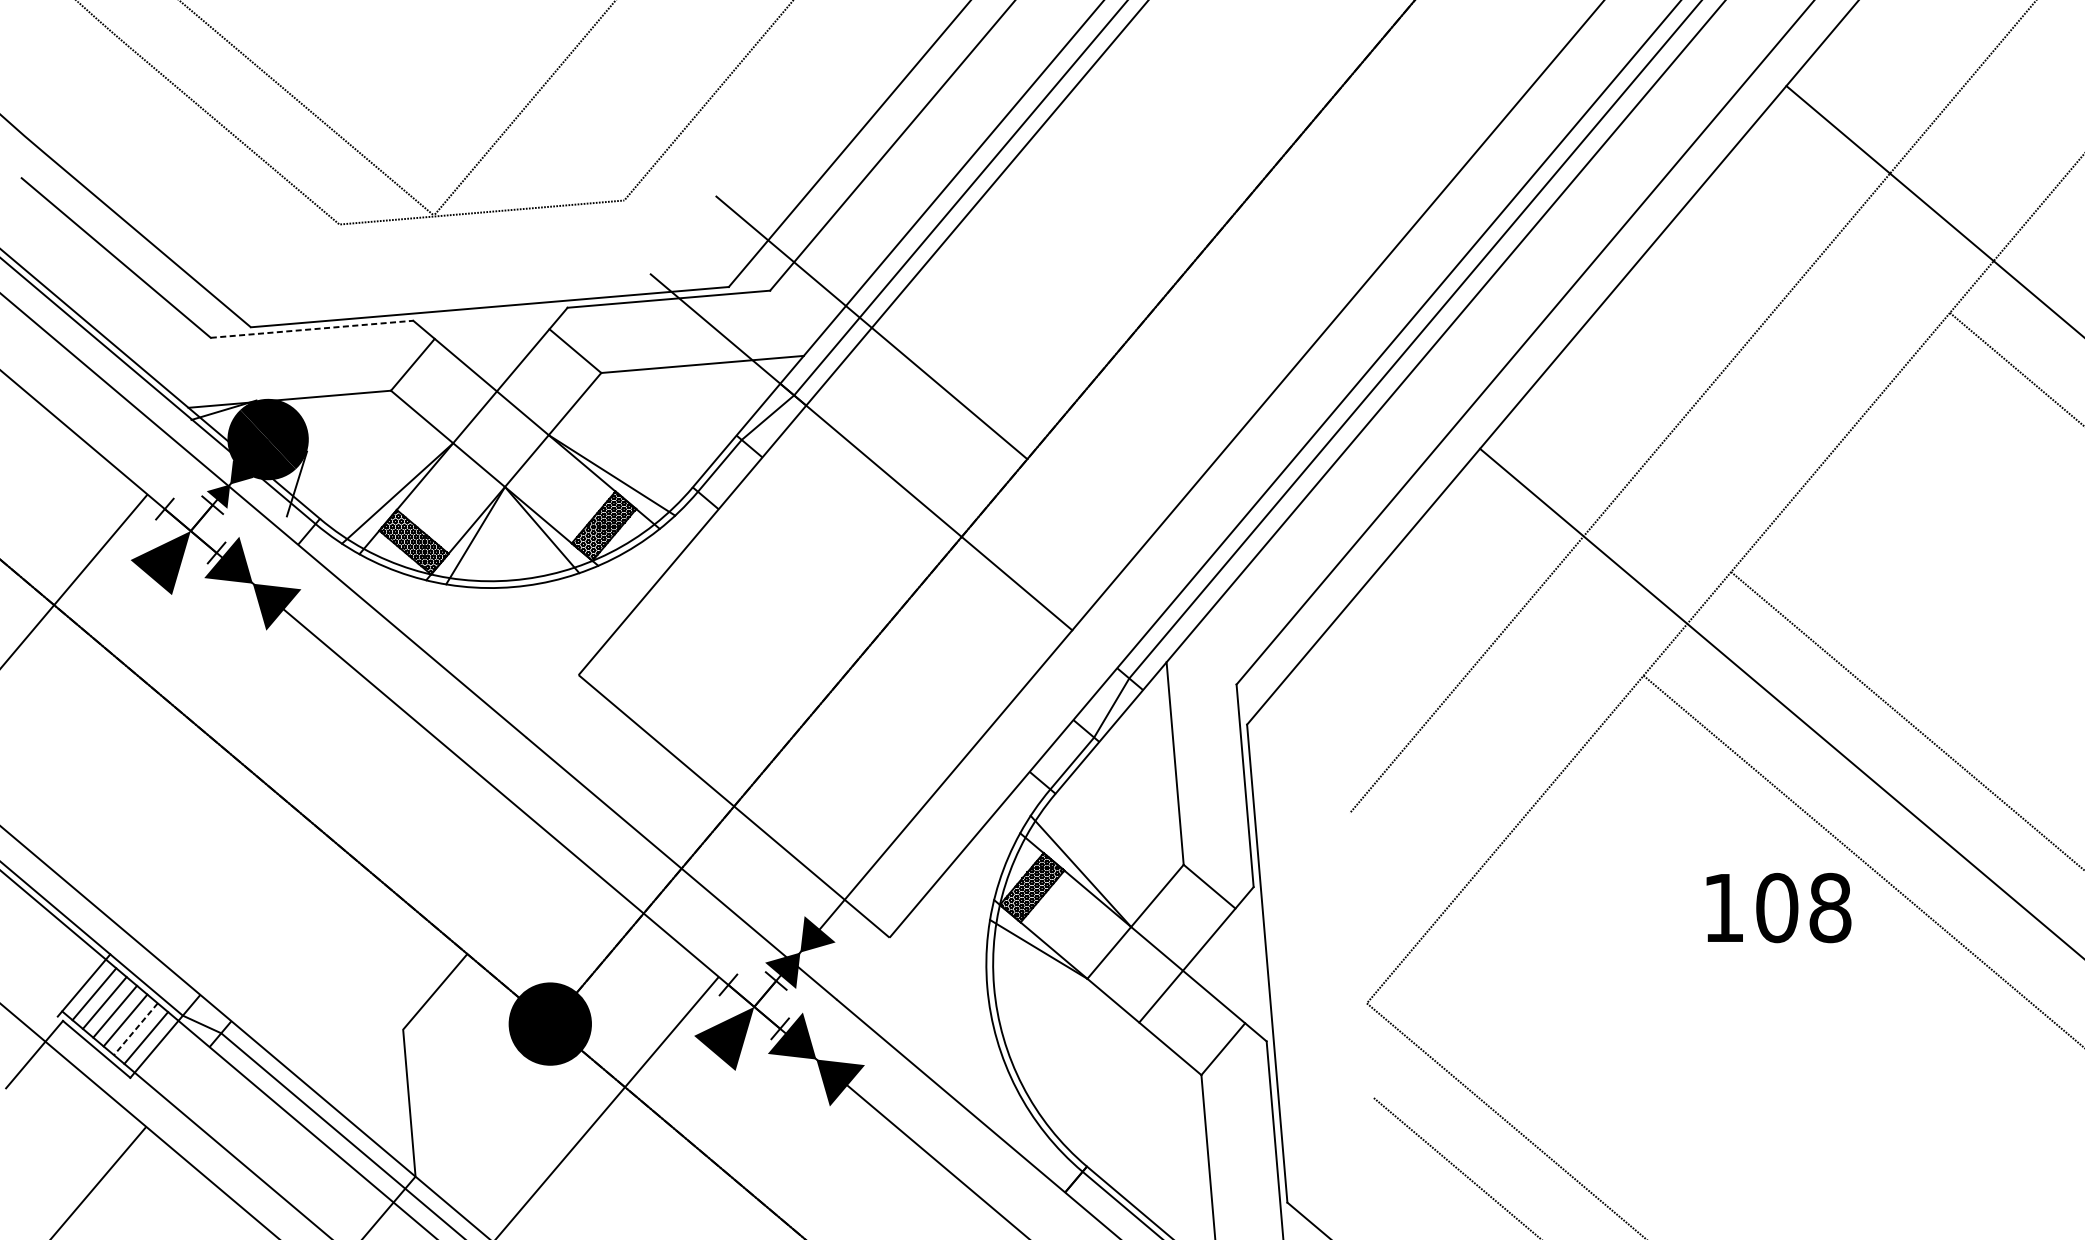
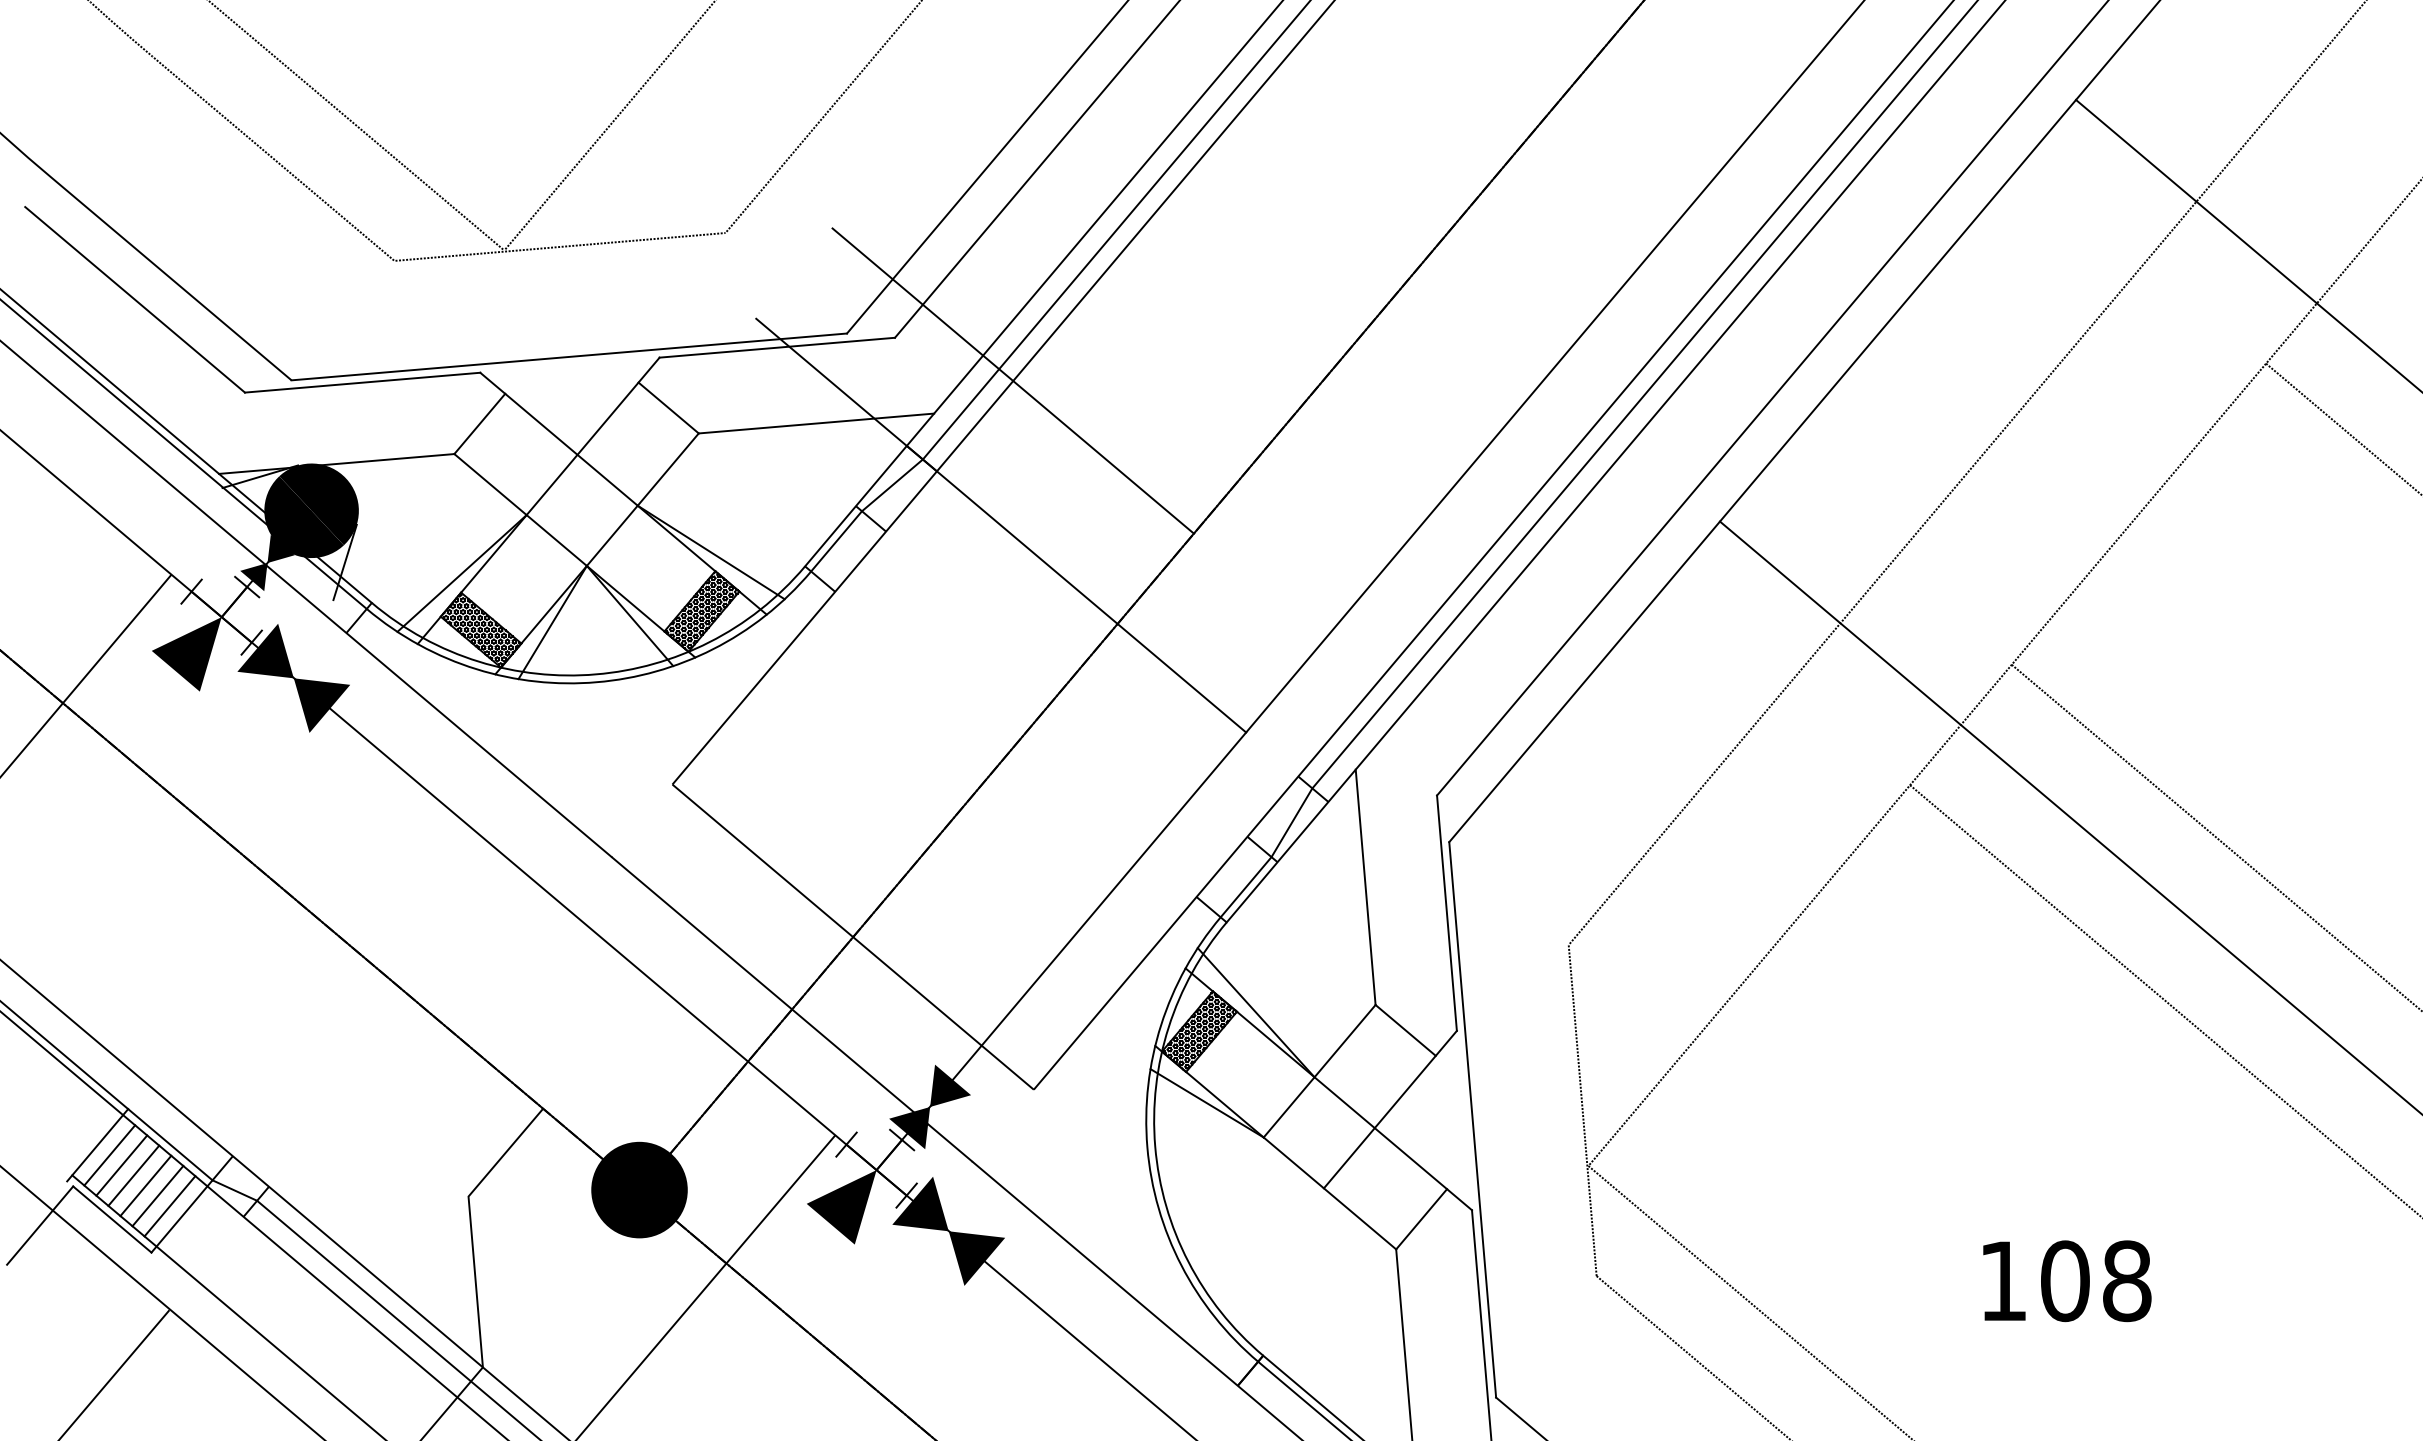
line: (312, 329) -> (363, 382), dashed -> solid
text: (1779, 908) -> (2067, 1281), moved
line: (1361, 955) -> (1582, 1110), added
line: (135, 1029) -> (157, 1196), dashed -> solid

